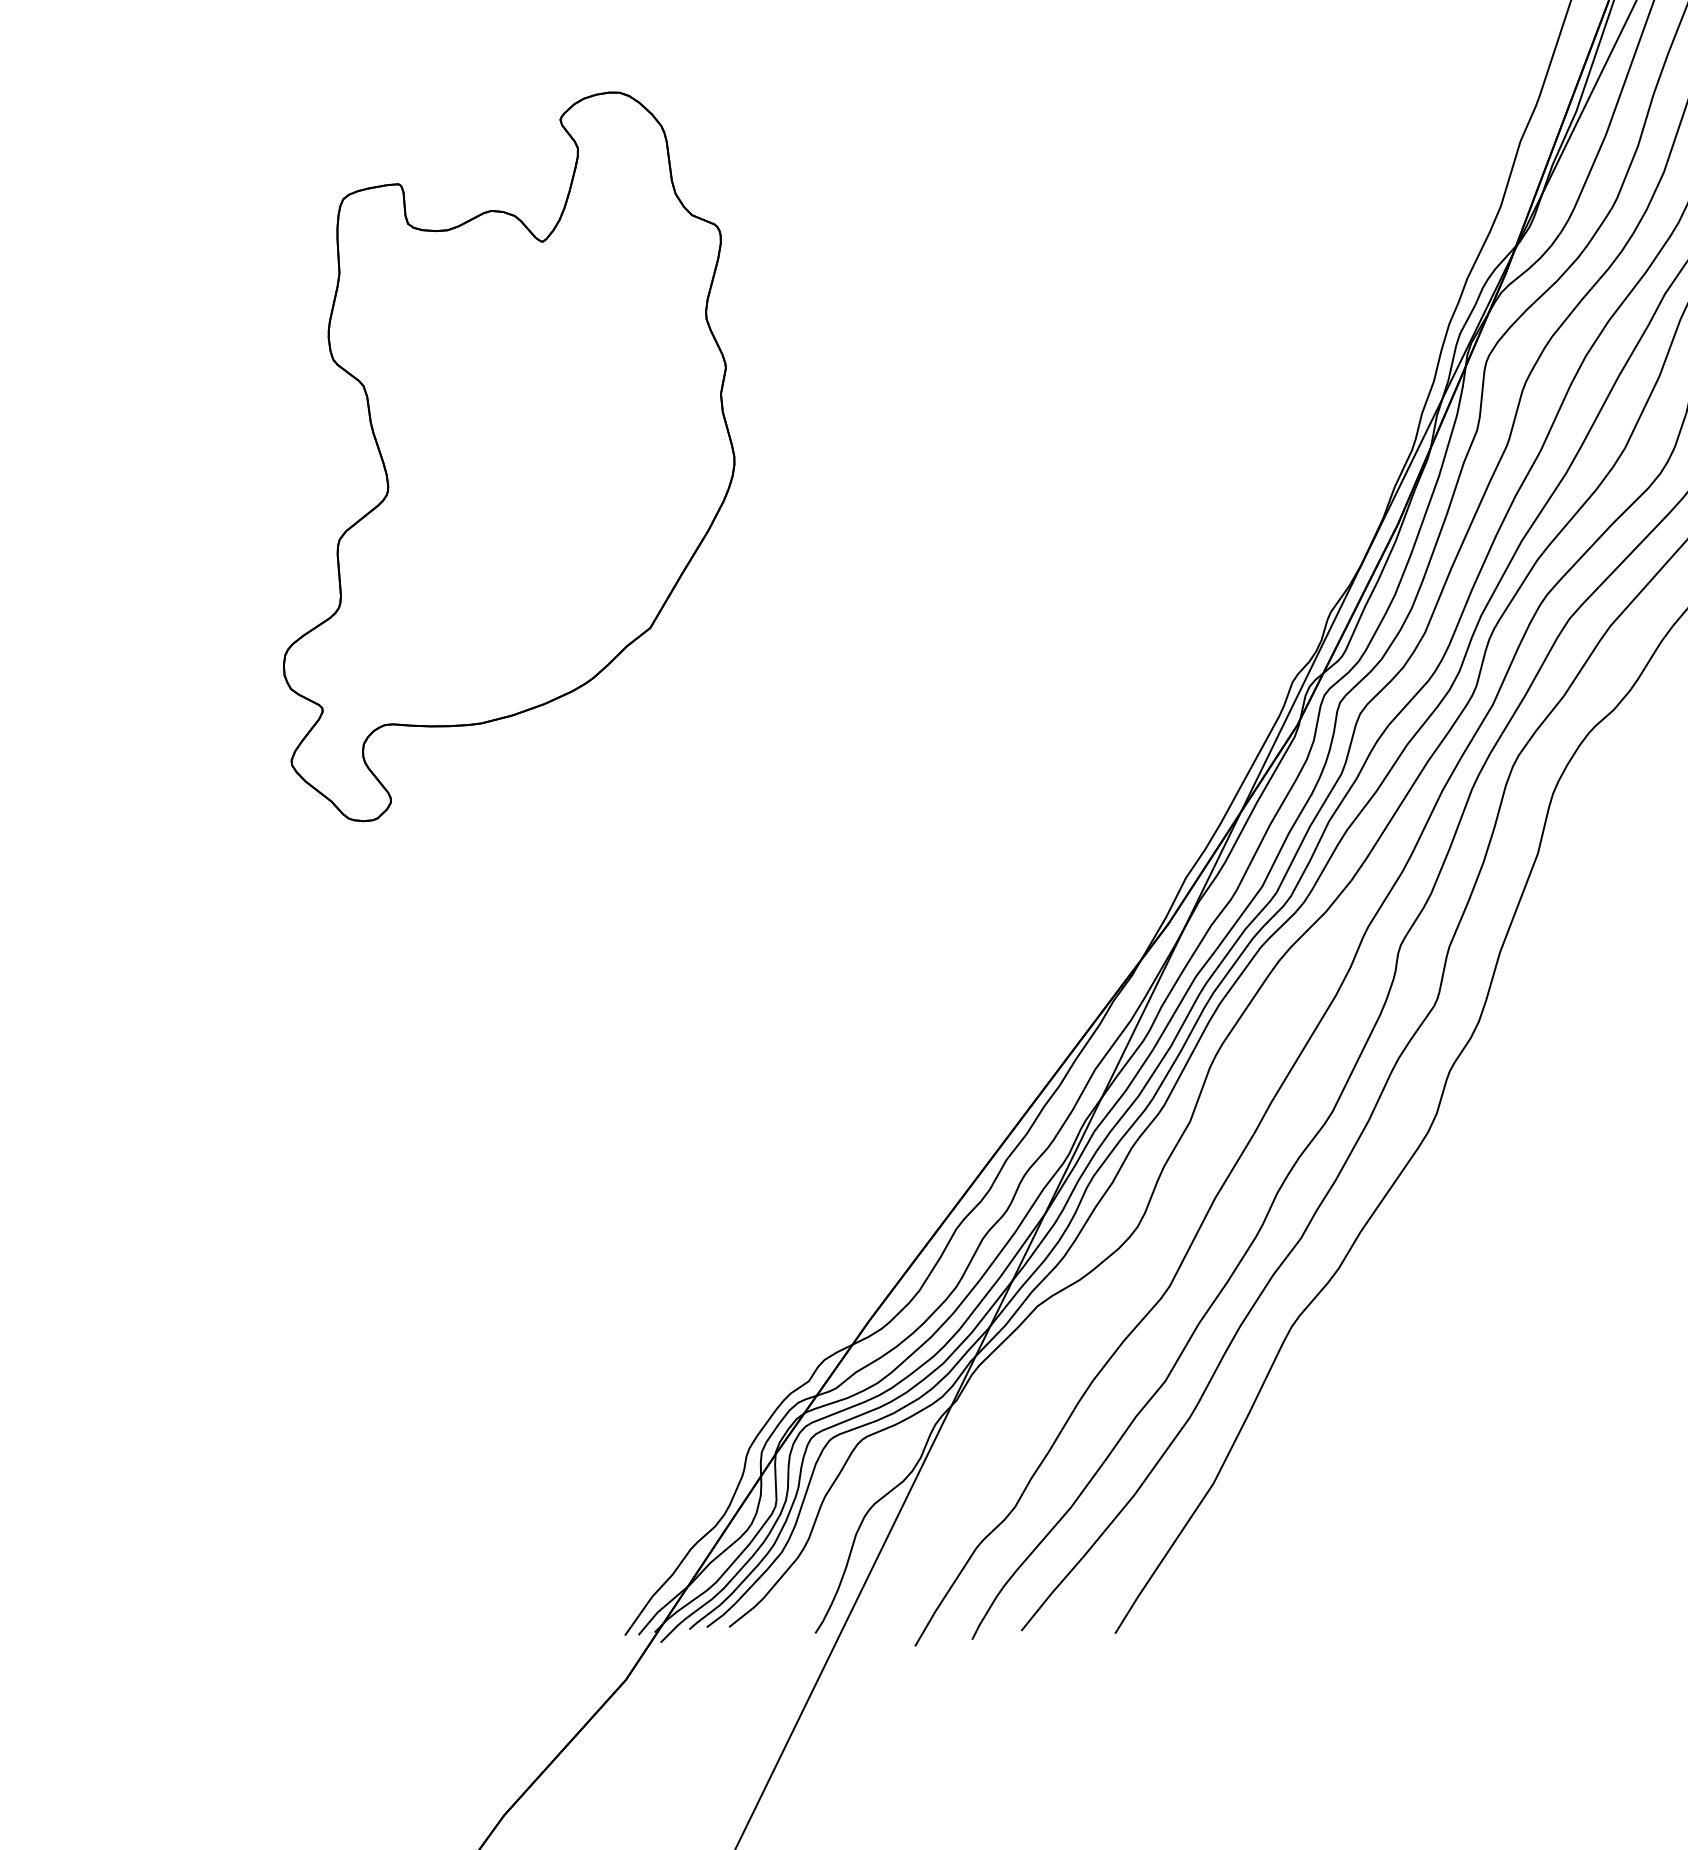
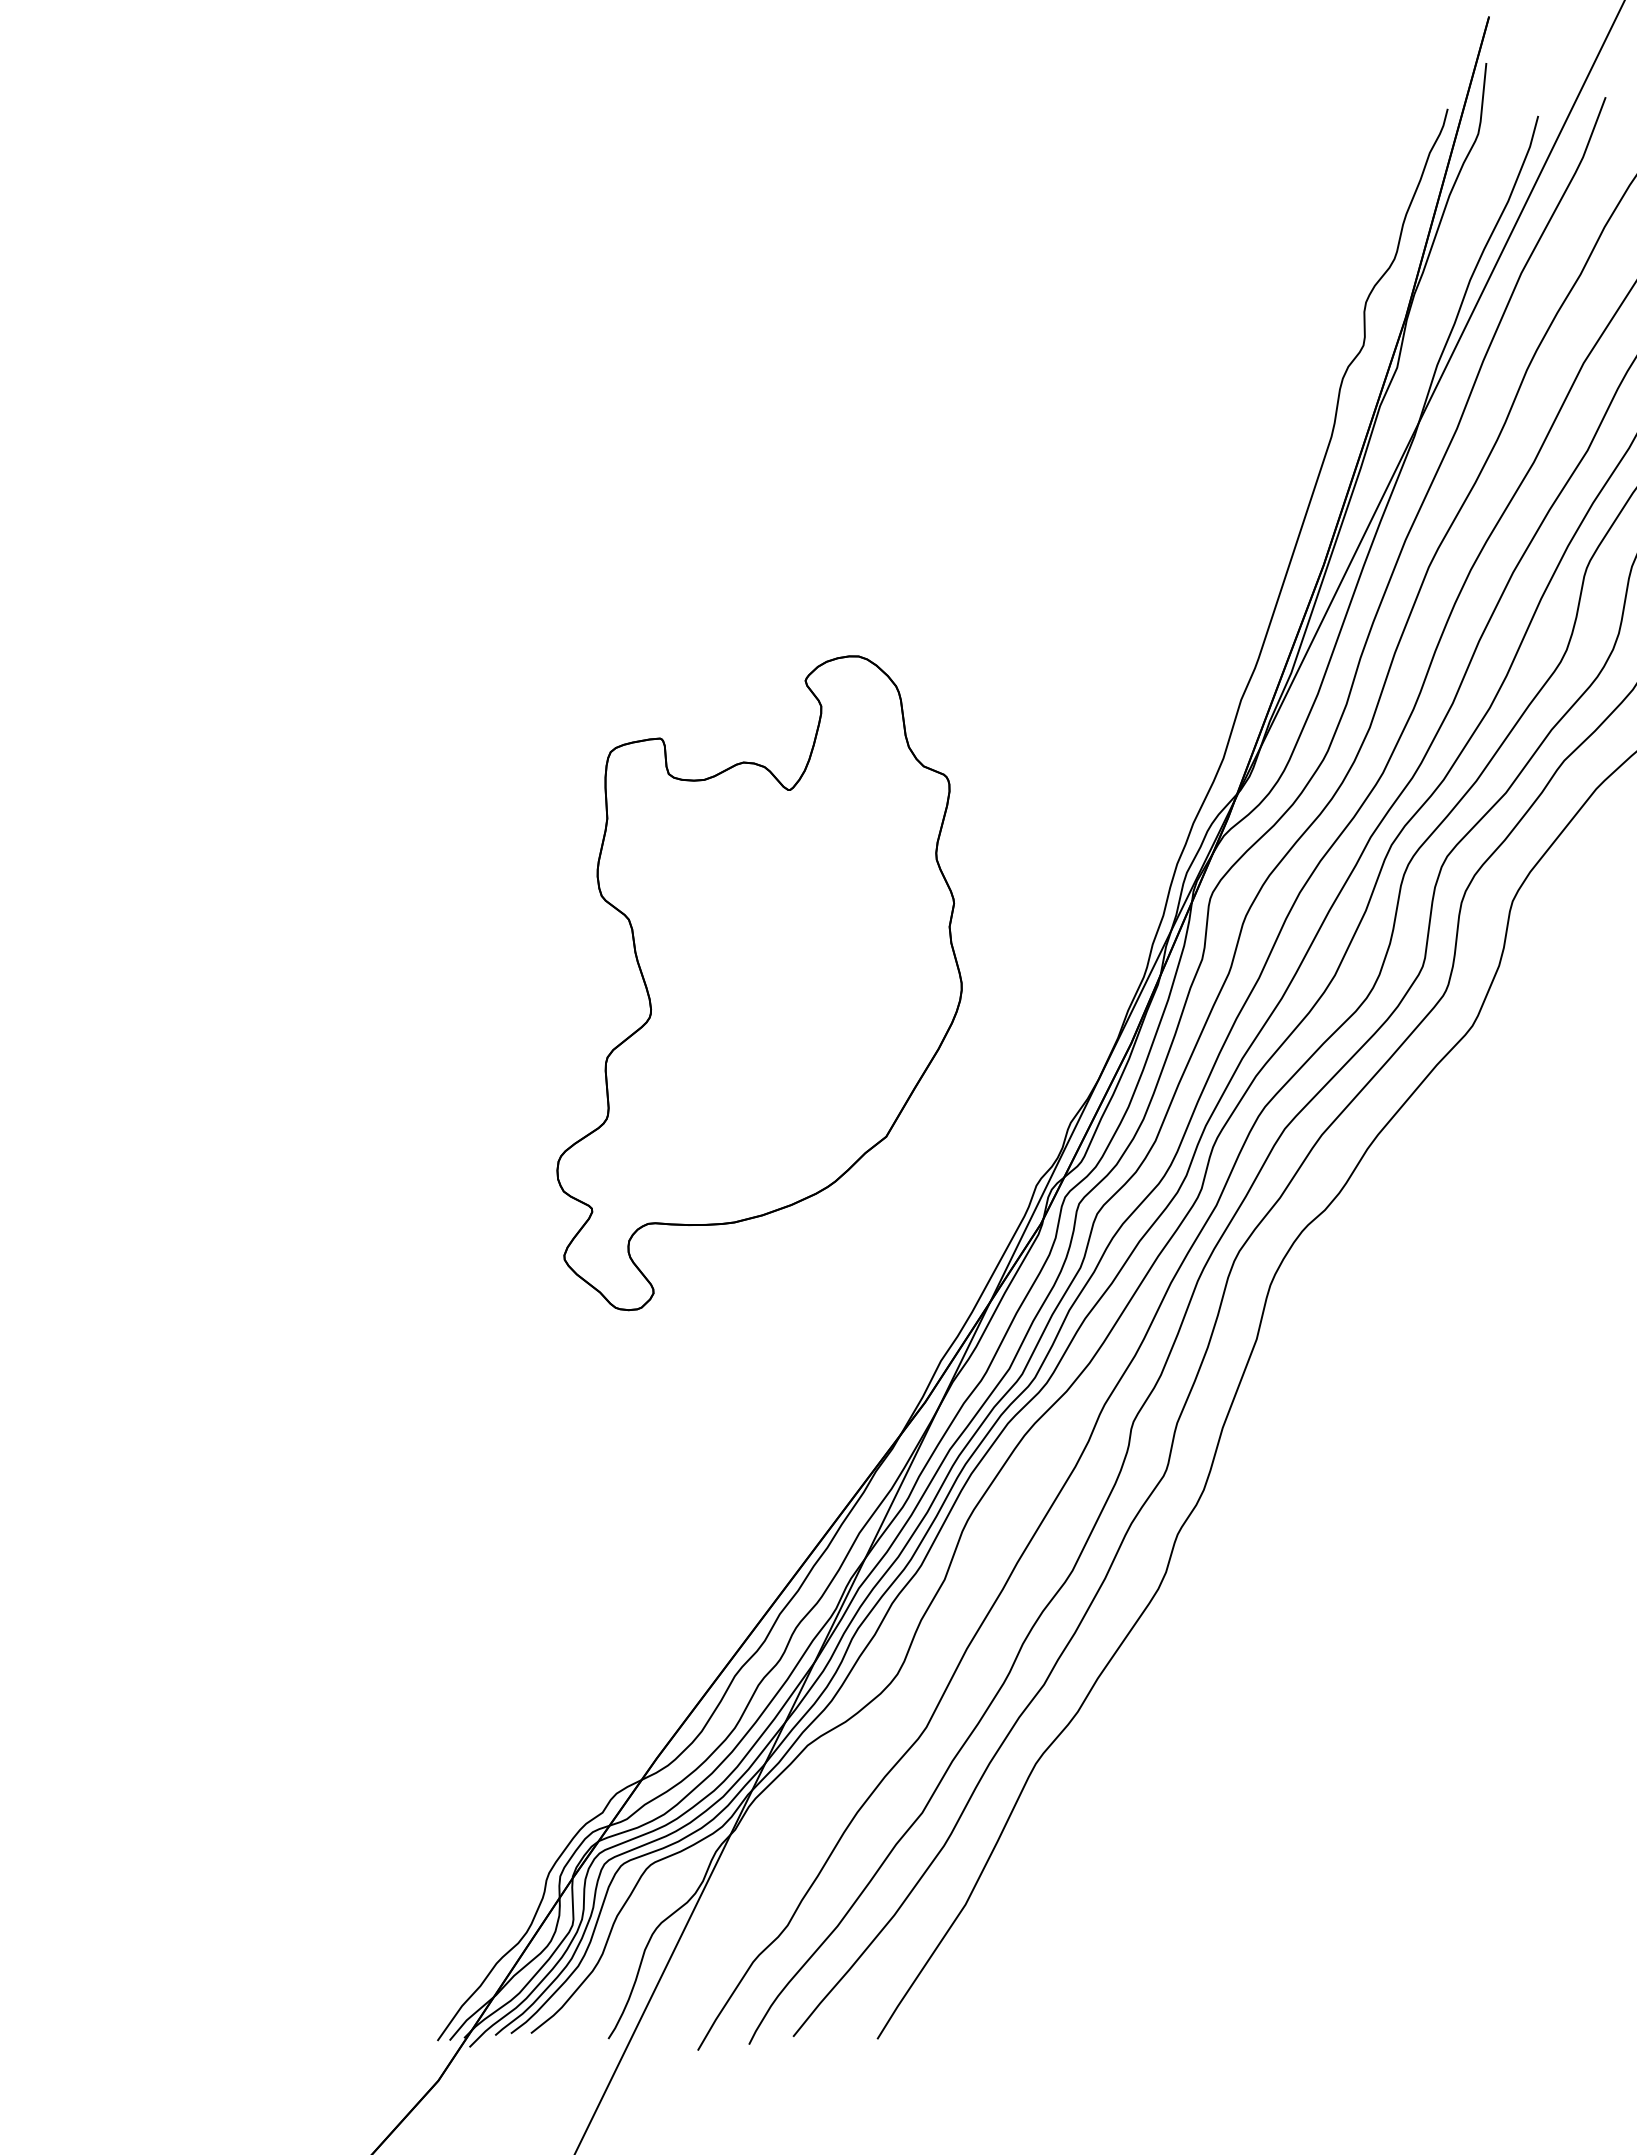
part: (509, 457) -> (759, 983), moved

